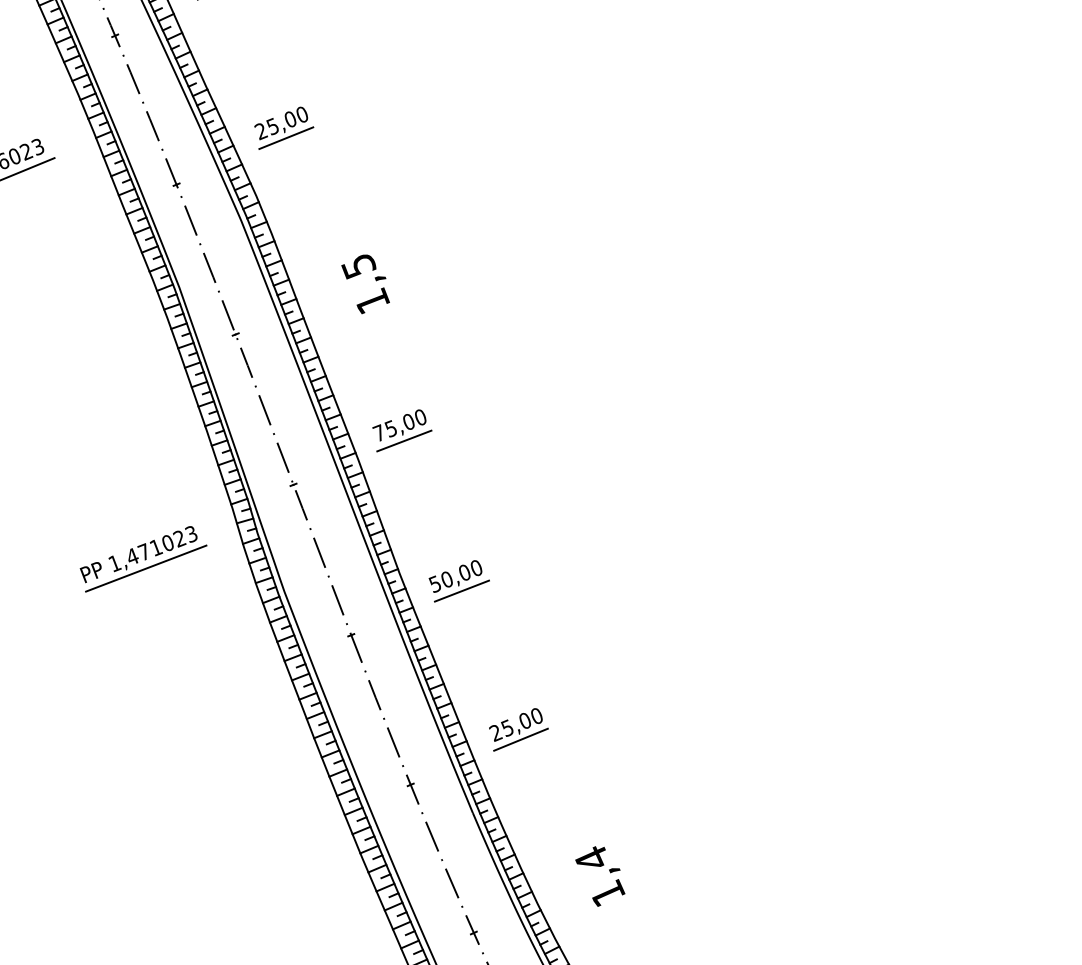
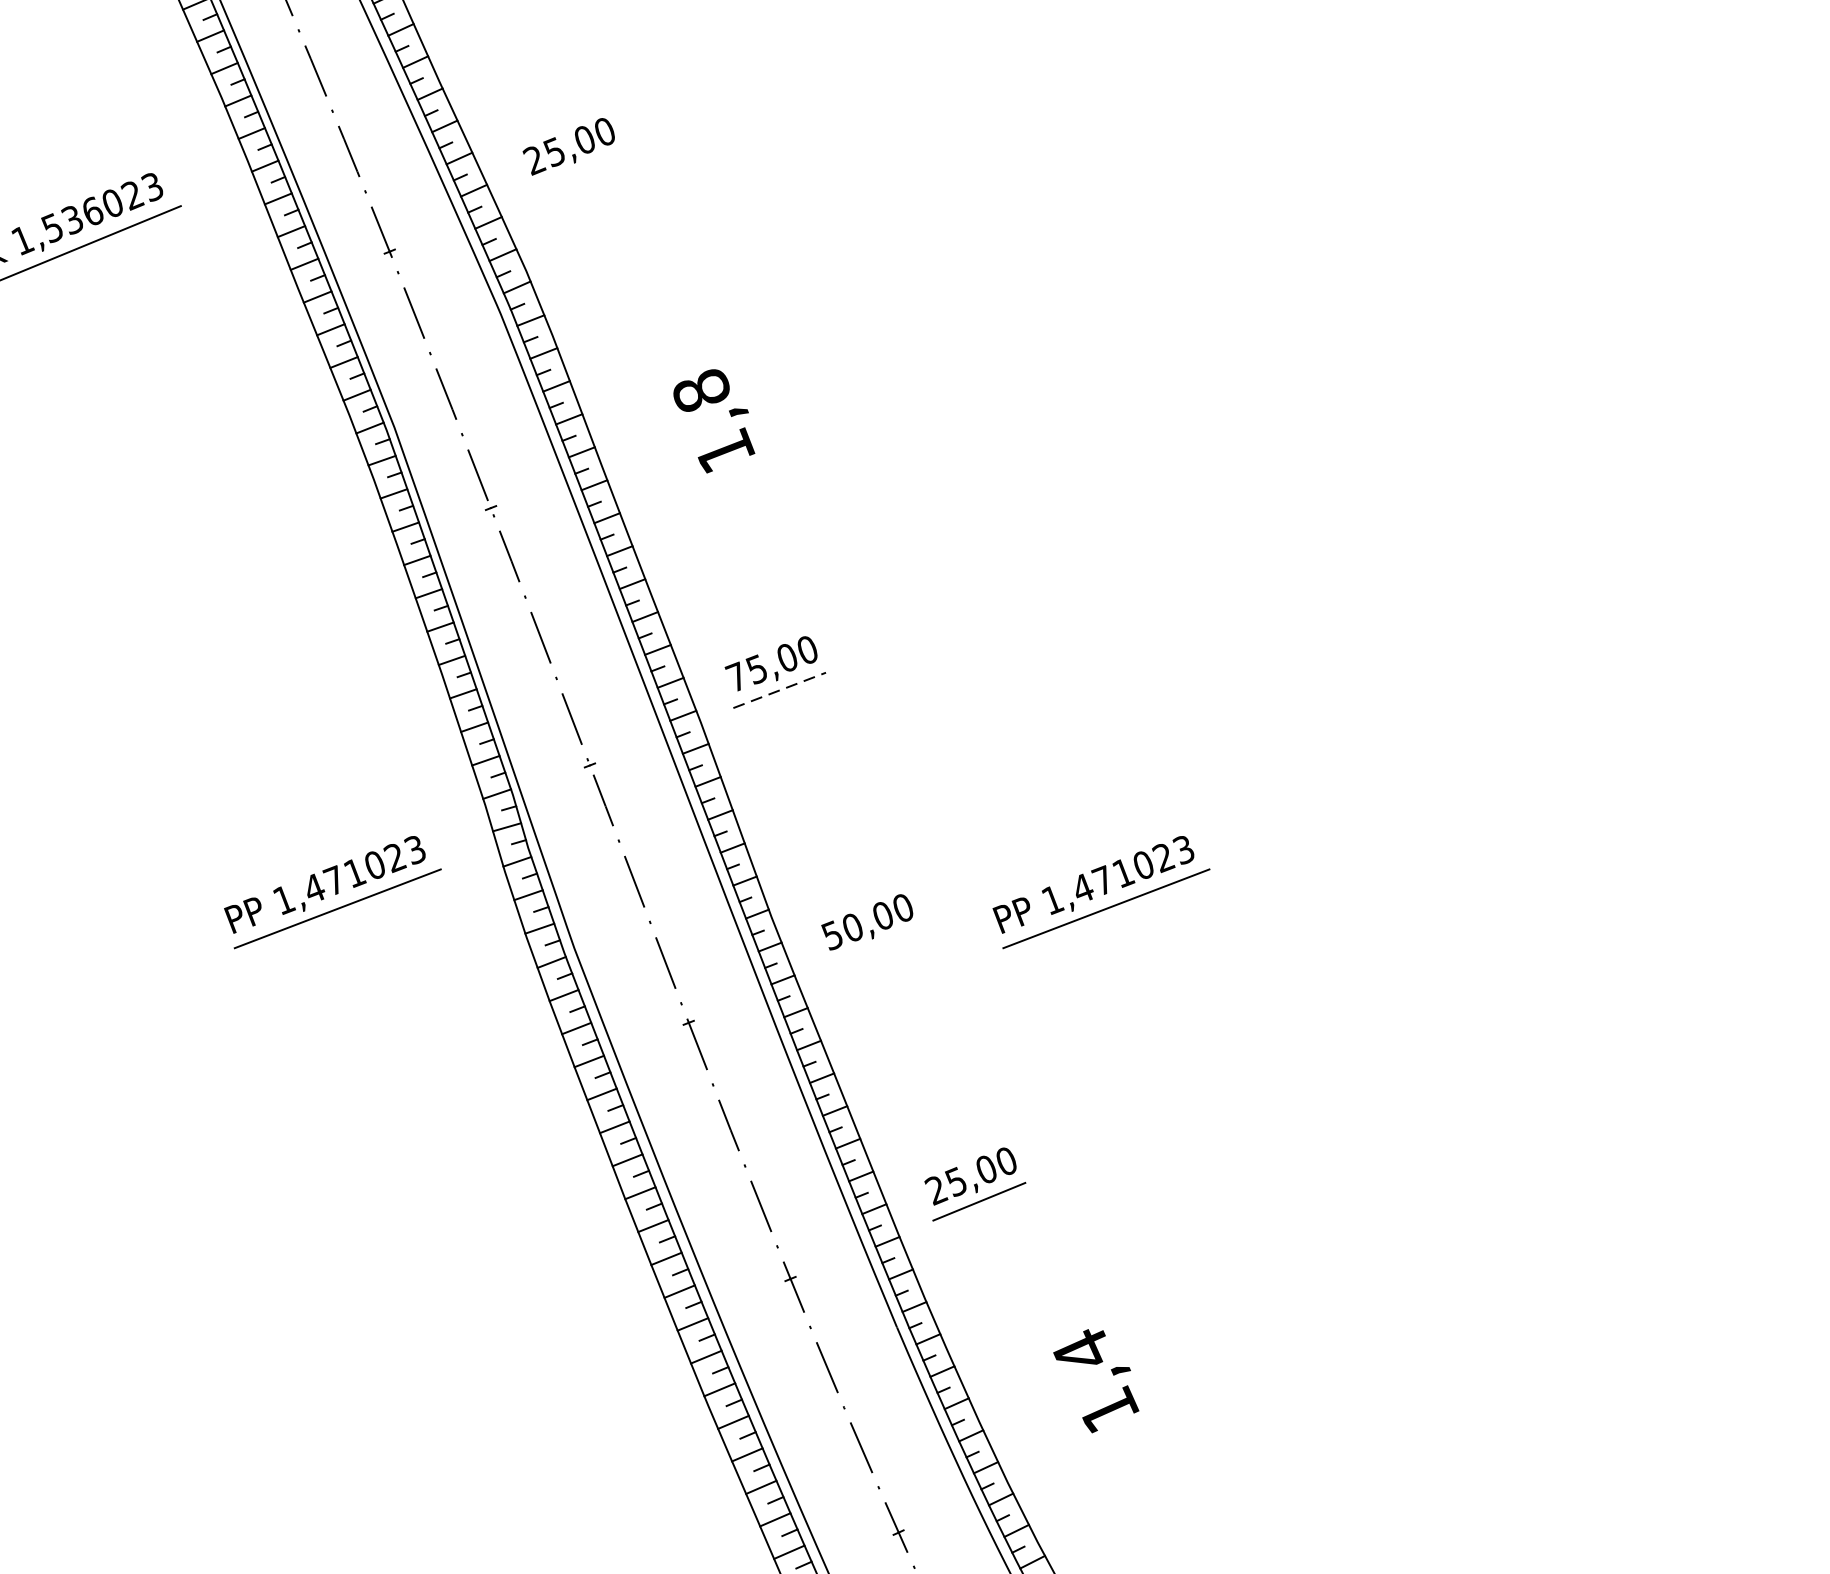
line: (286, 138) -> (577, 172), removed
text: (358, 266) -> (701, 391), 1,5 -> 1,8
line: (404, 441) -> (779, 691), solid -> dashed
part: (592, 559) -> (1101, 893), added
line: (461, 590) -> (877, 946), removed
text: (600, 876) -> (1096, 1381), moved

